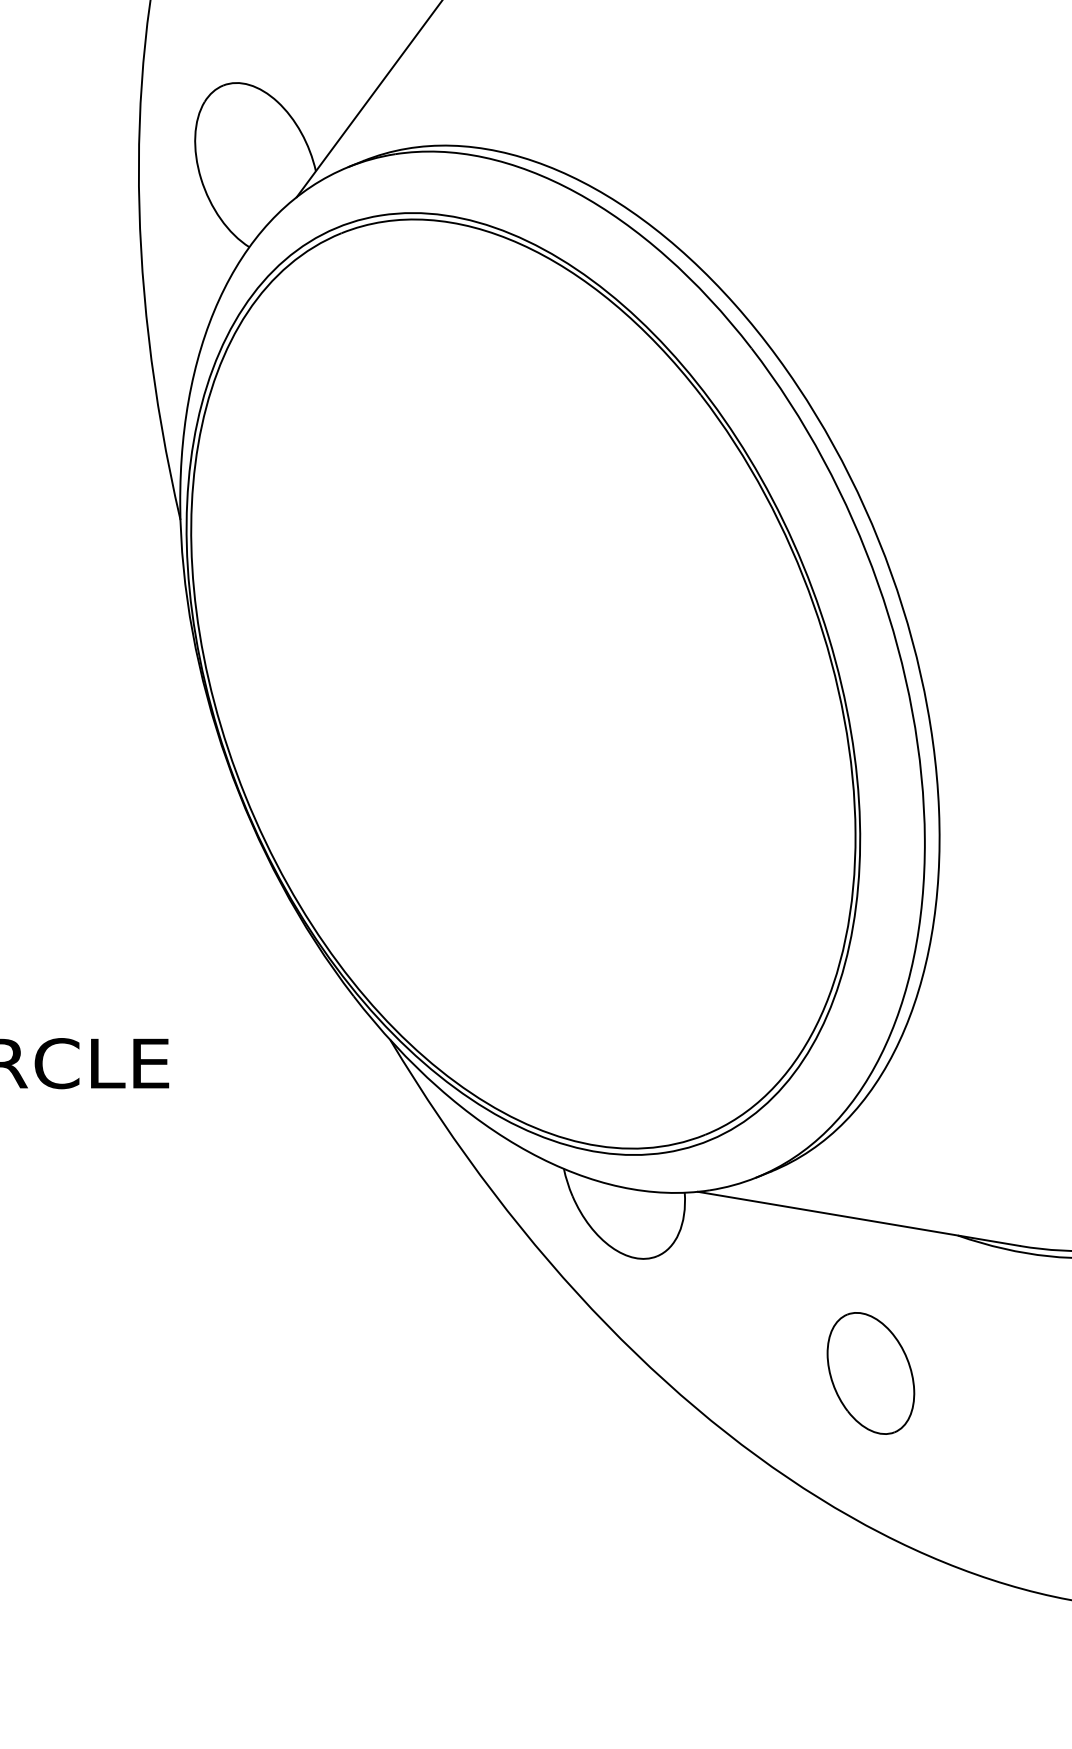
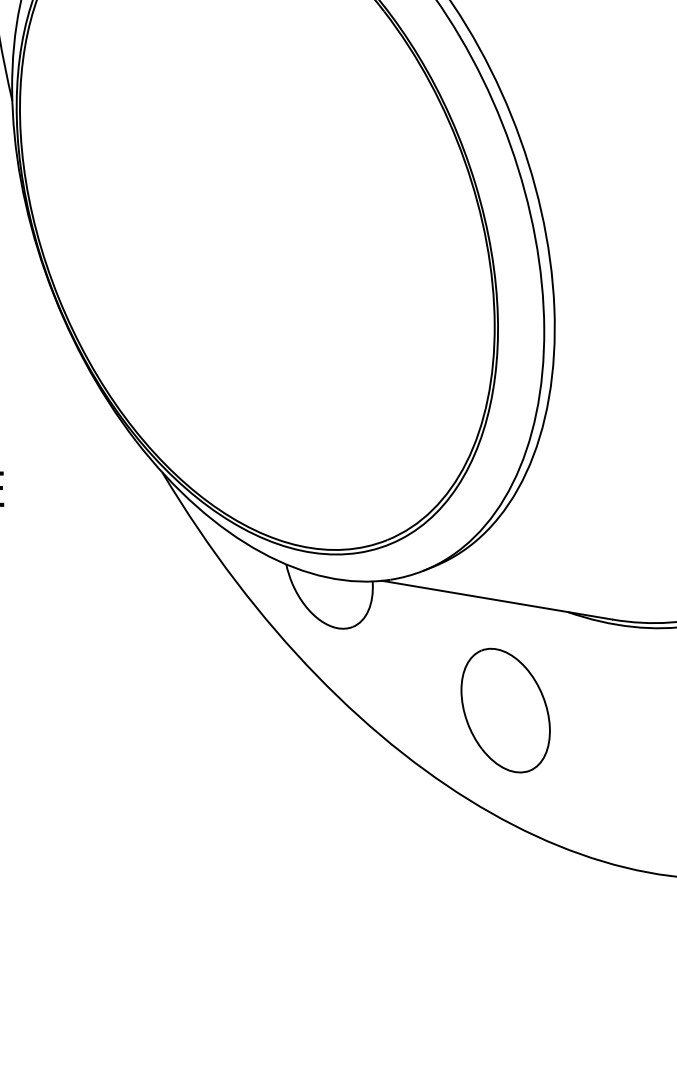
part: (870, 1373) -> (505, 710), size x1.43

